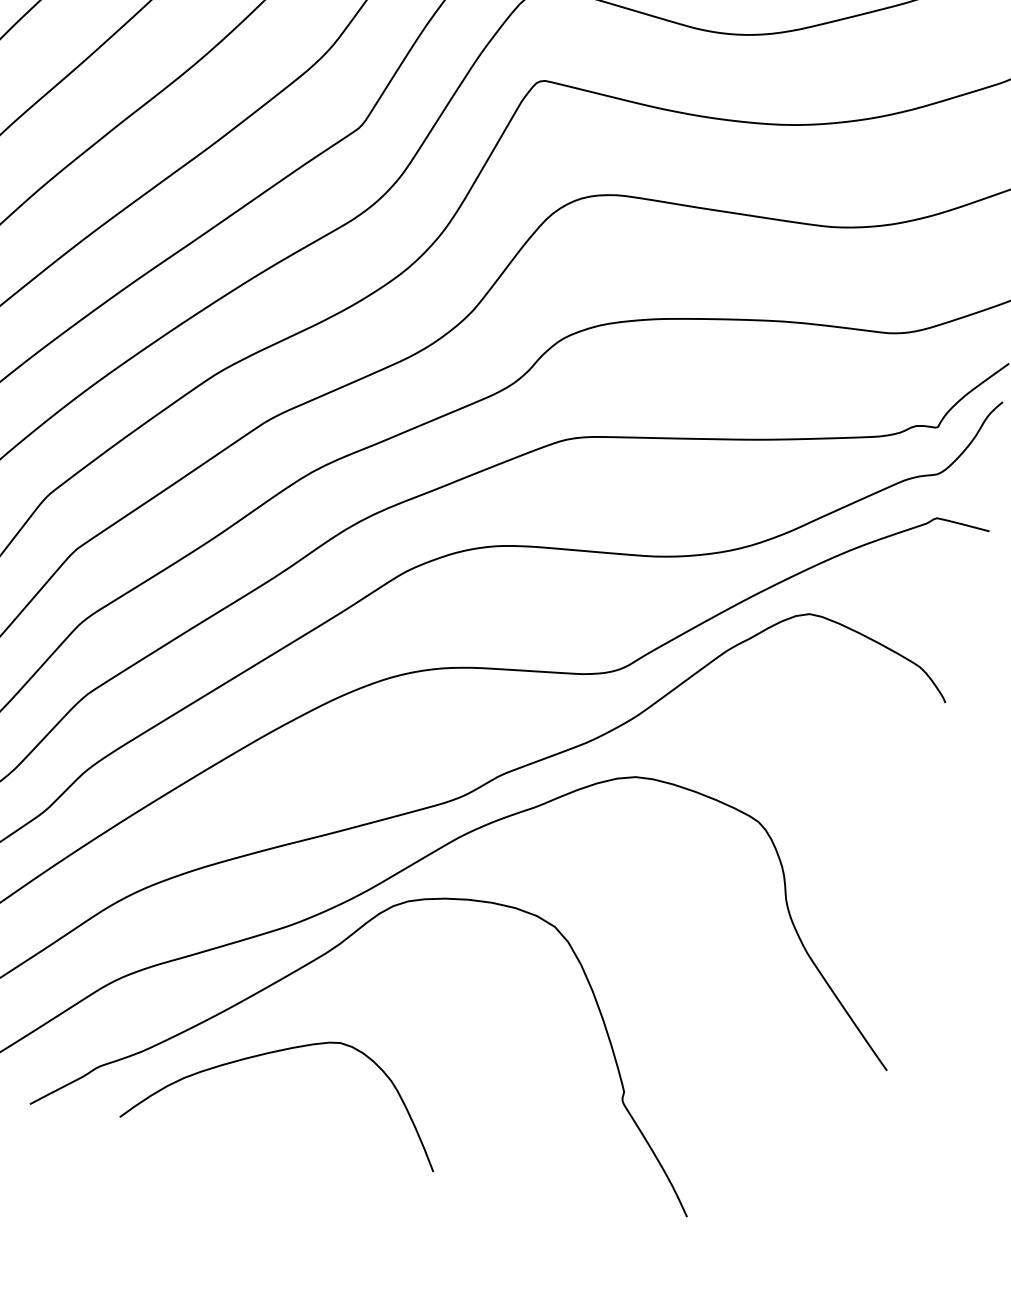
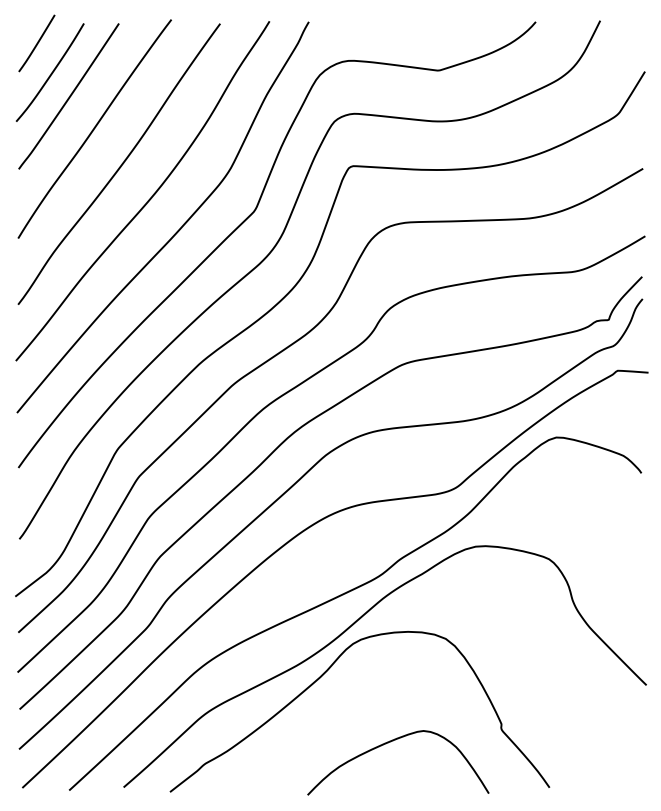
curve: (275, 1053) -> (388, 743), moved

